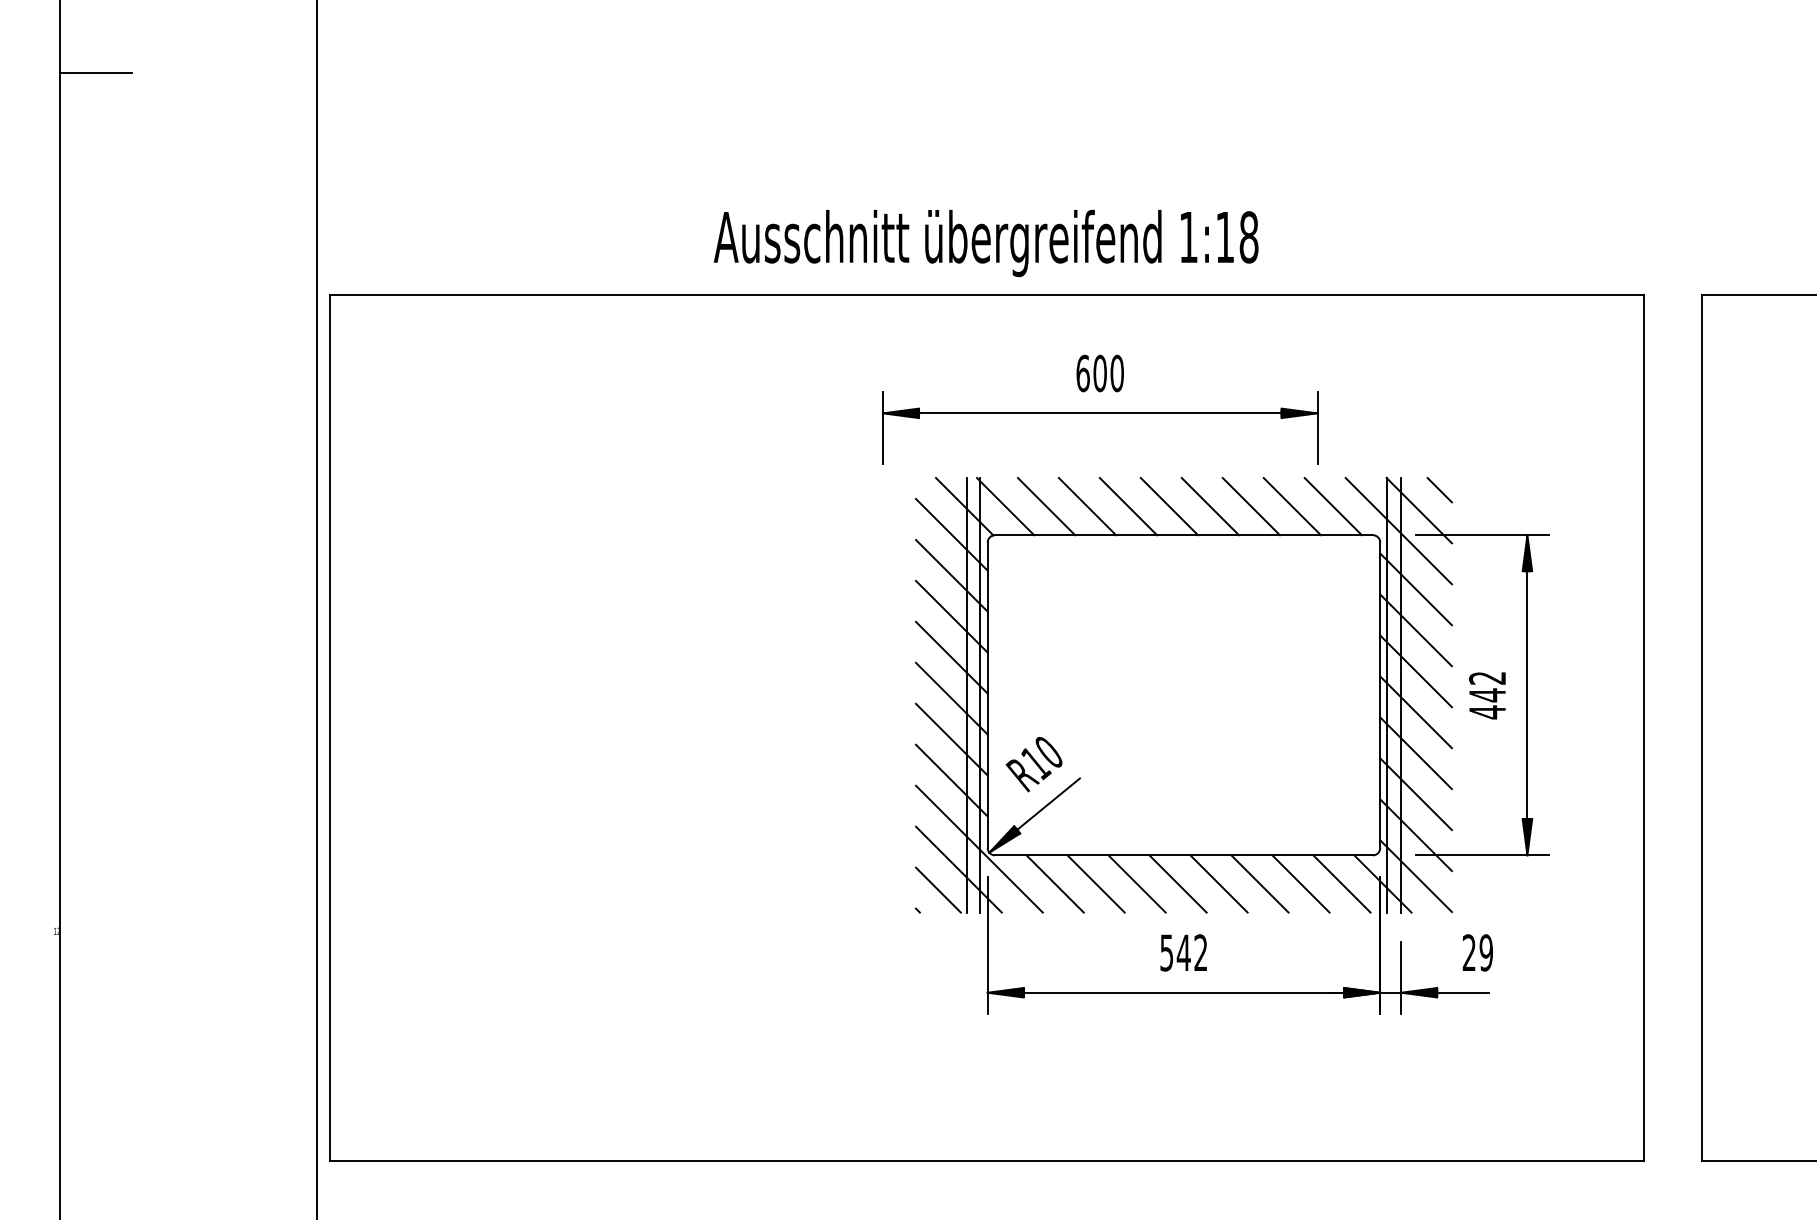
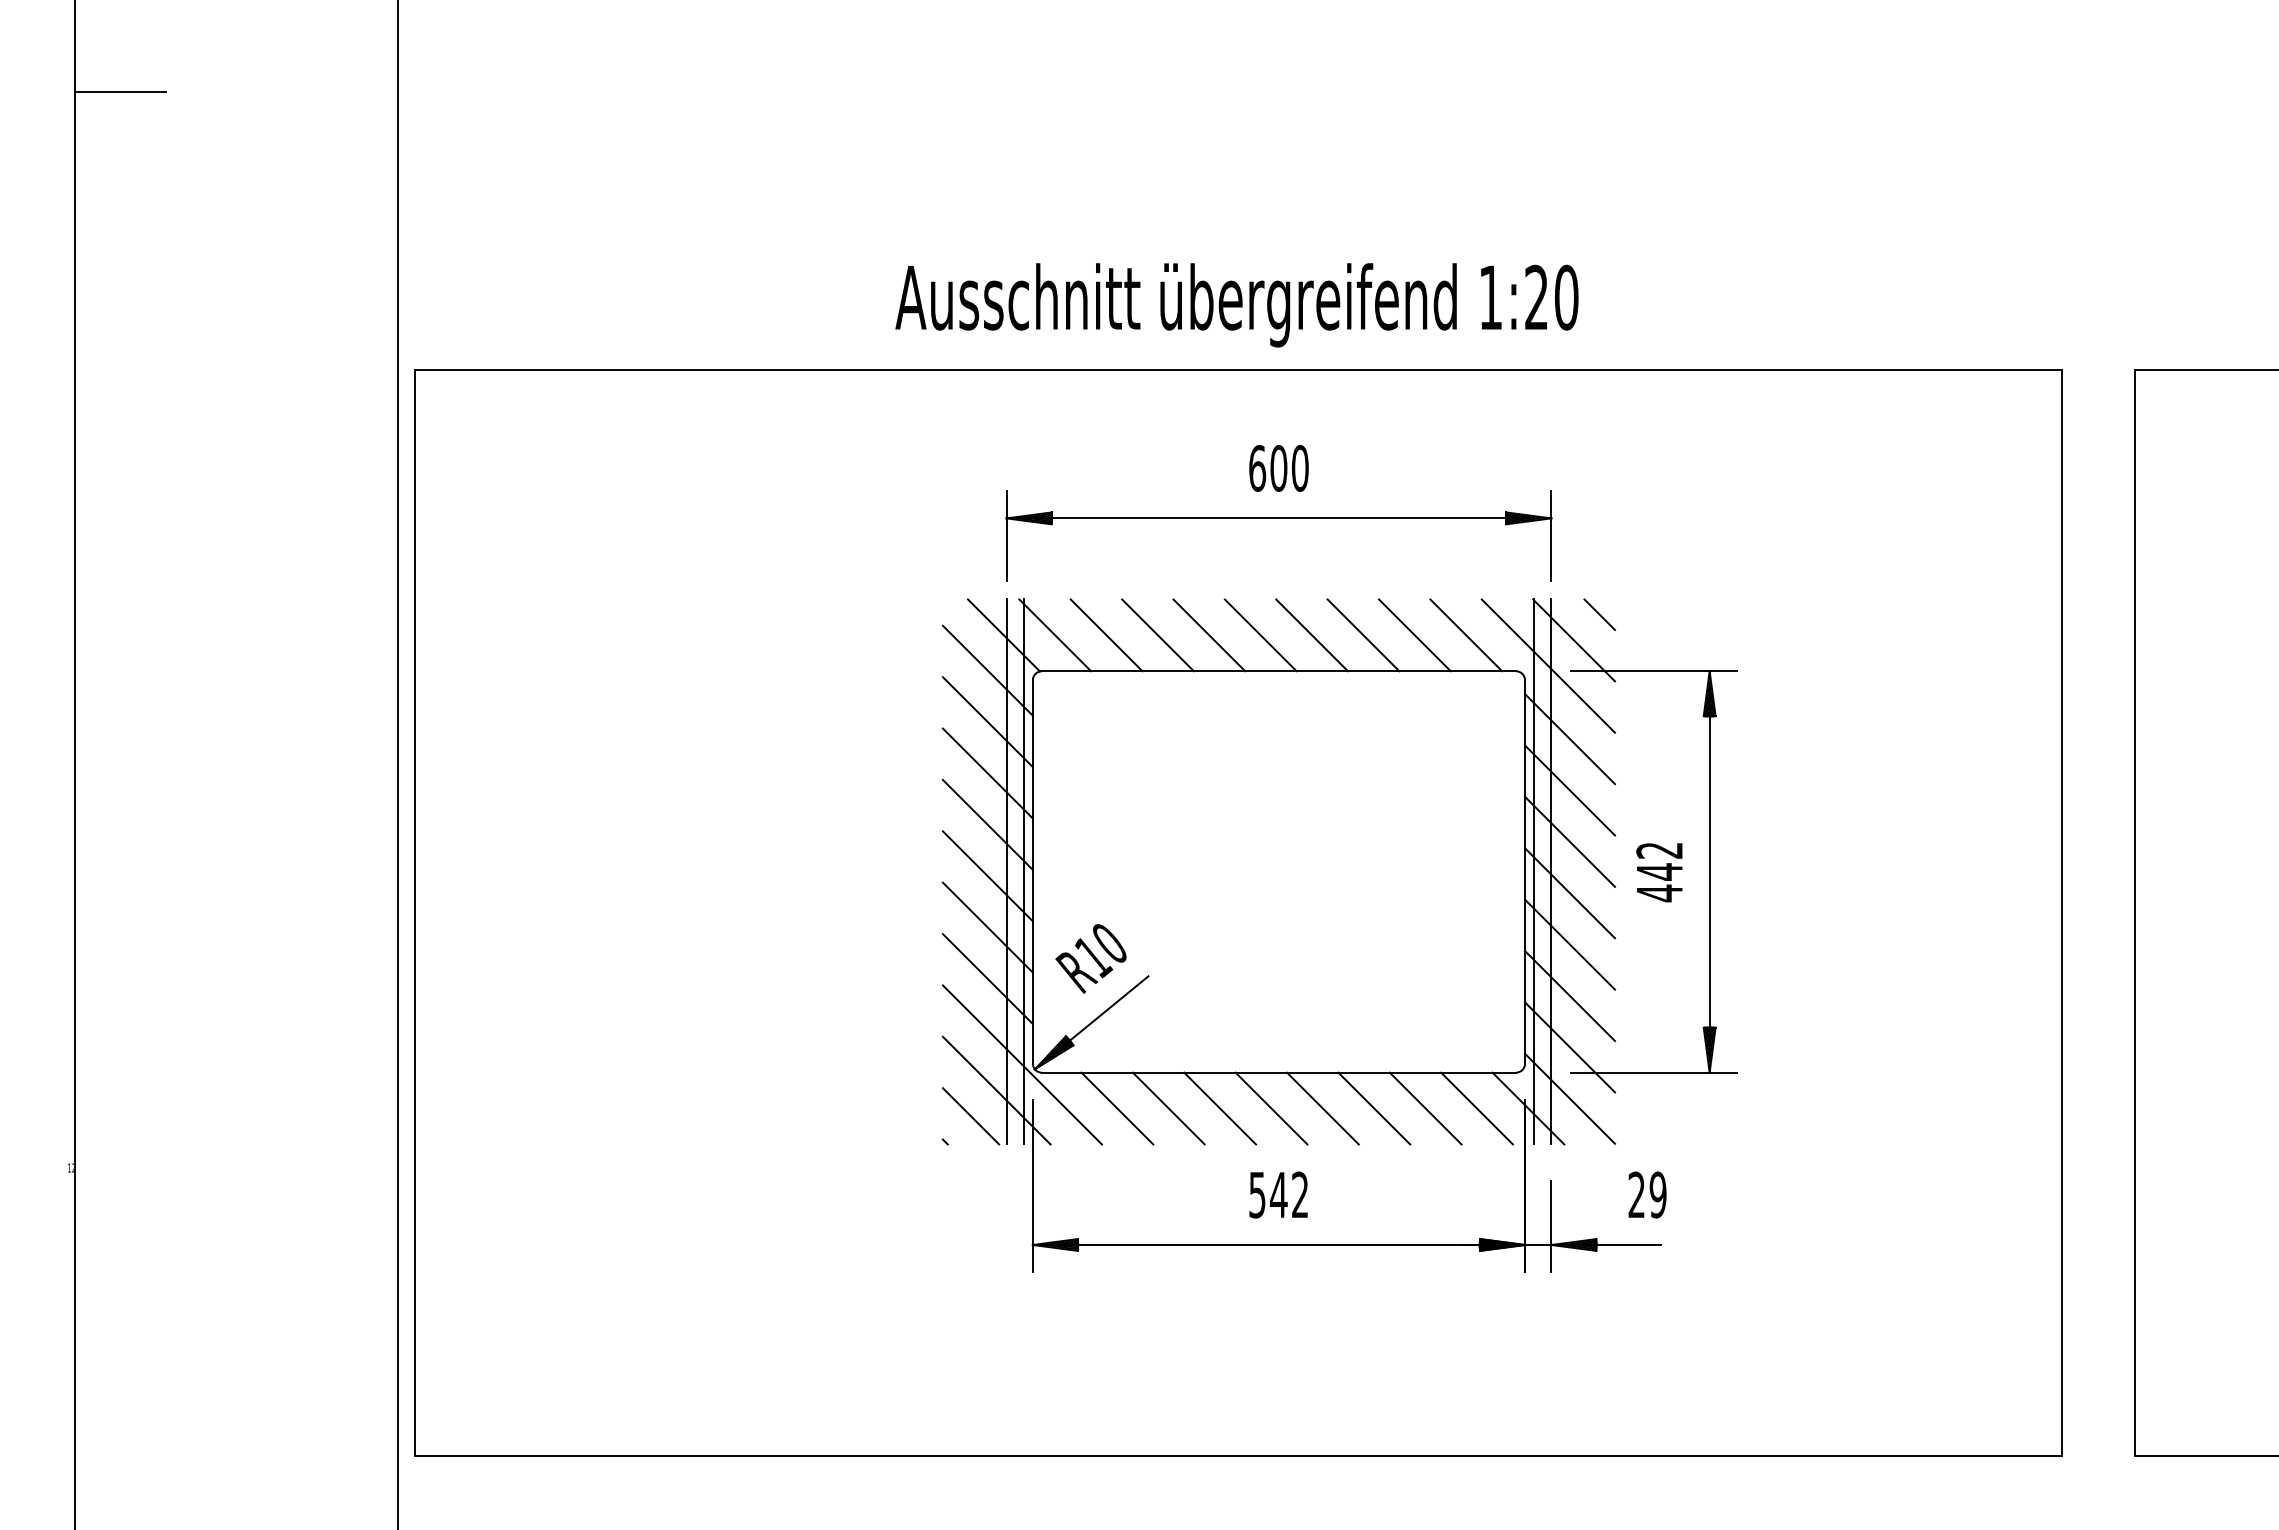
text: (1237, 237) -> (1551, 297), 1:18 -> 1:20
part: (1099, 409) -> (1278, 513), moved
part: (1232, 745) -> (1339, 935), moved

